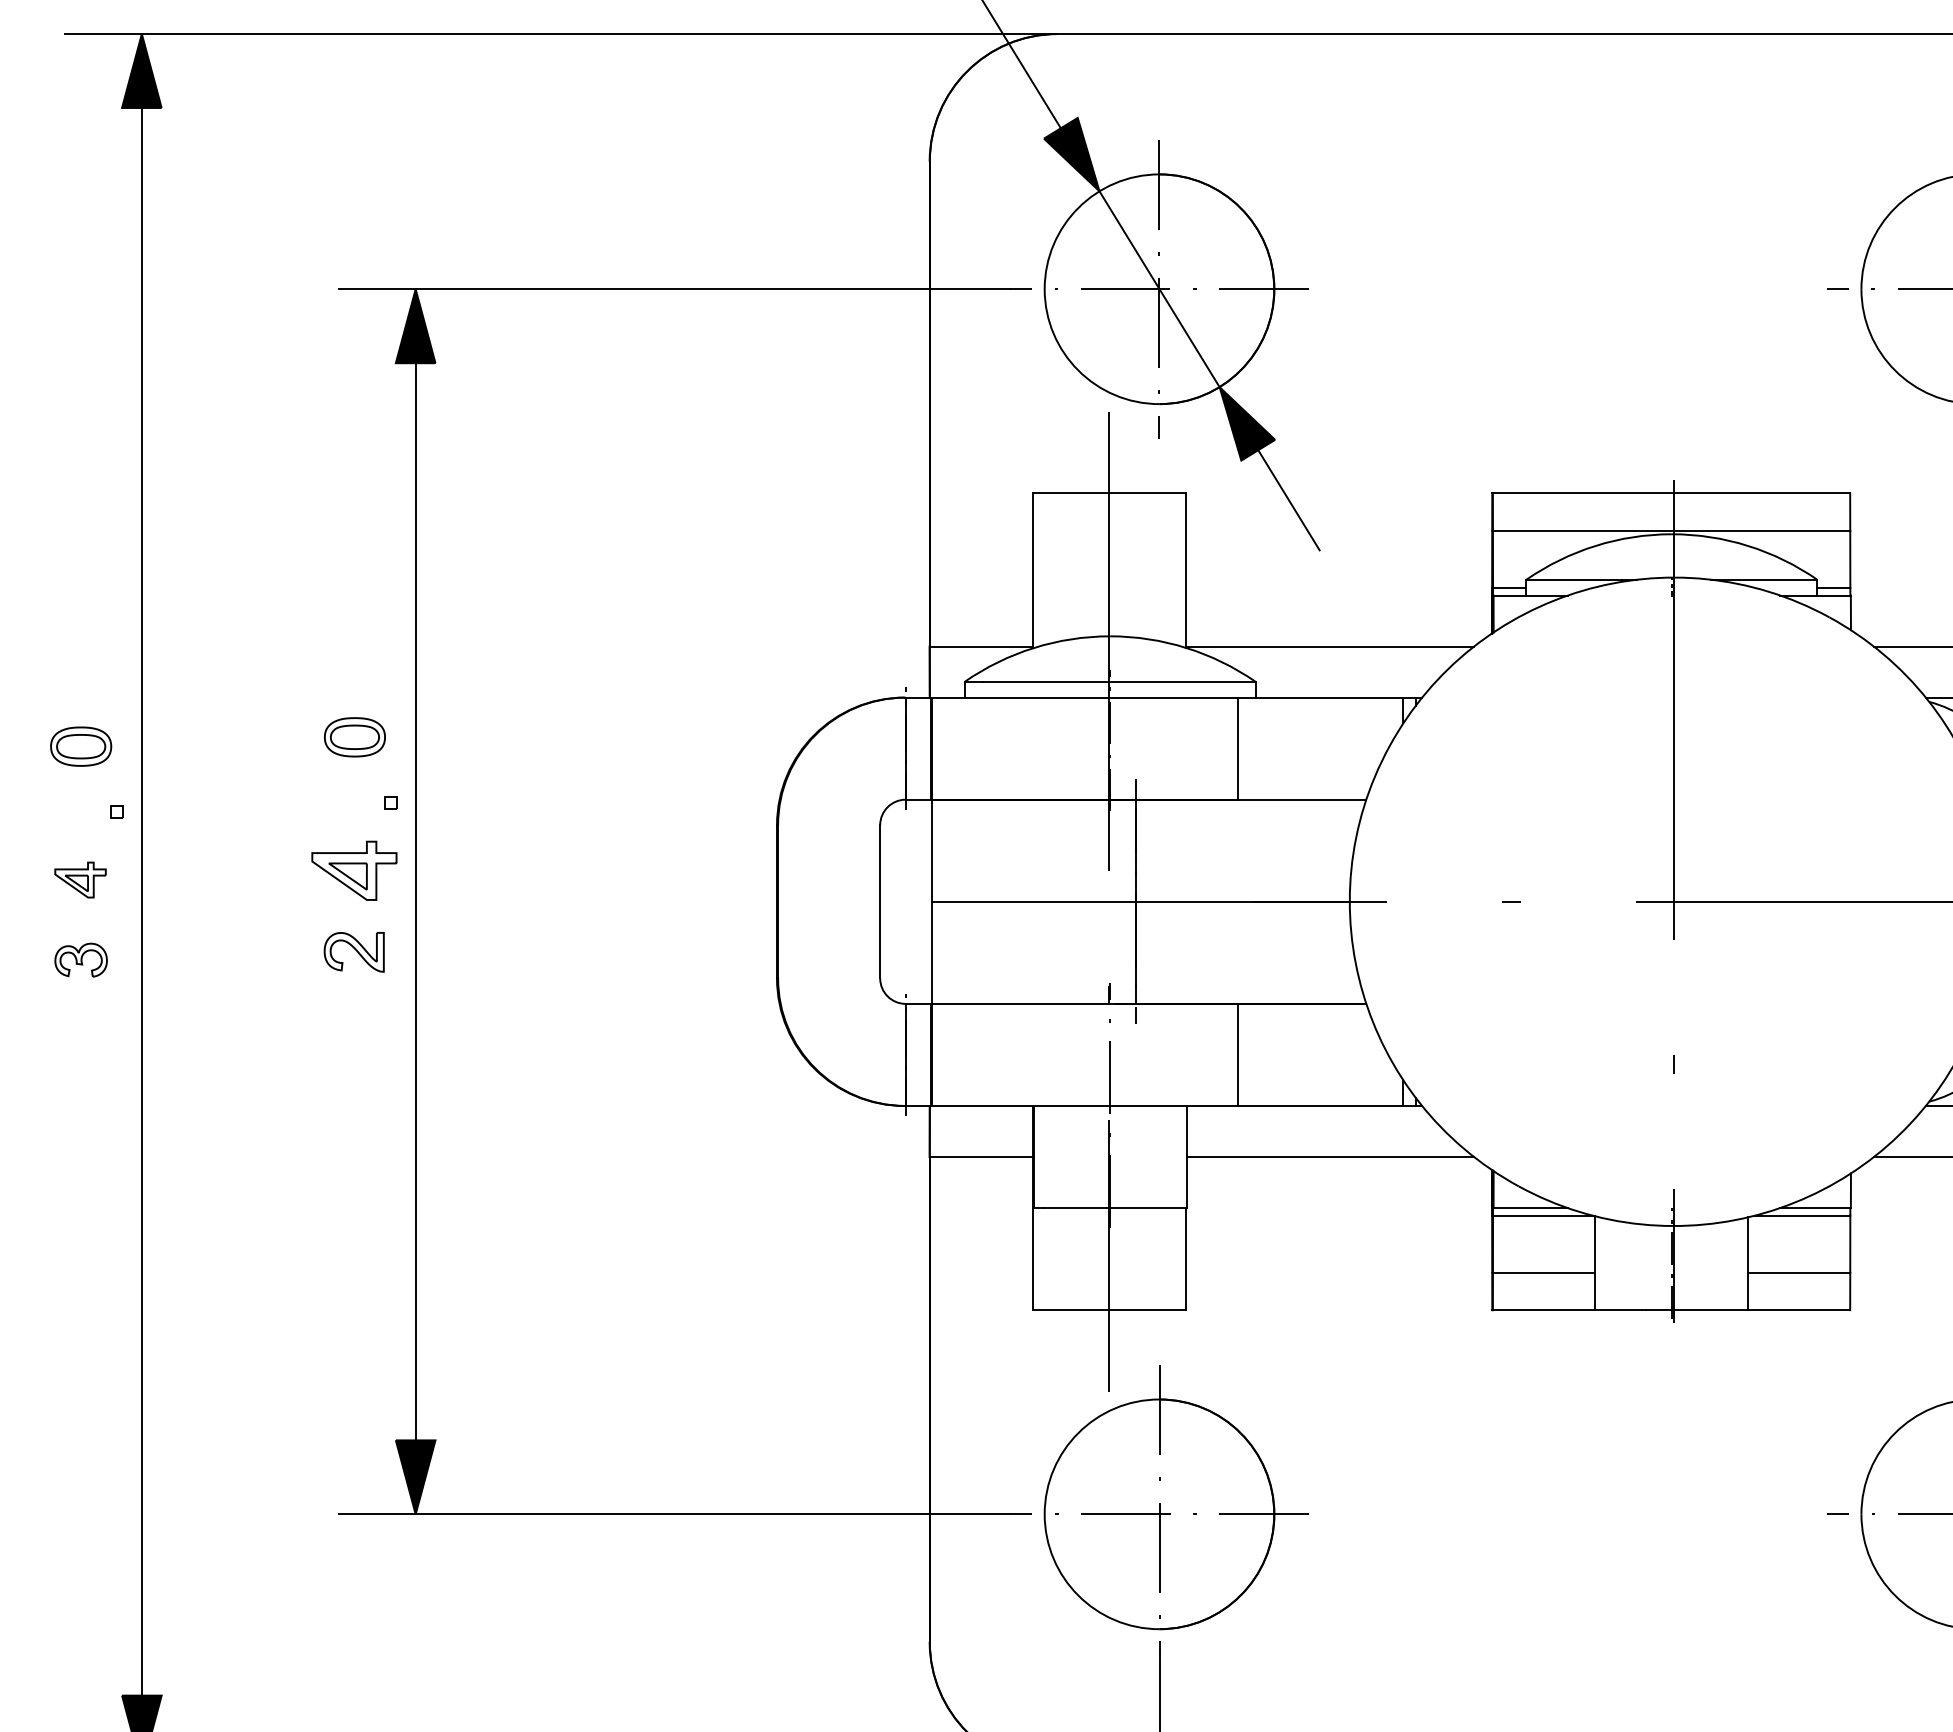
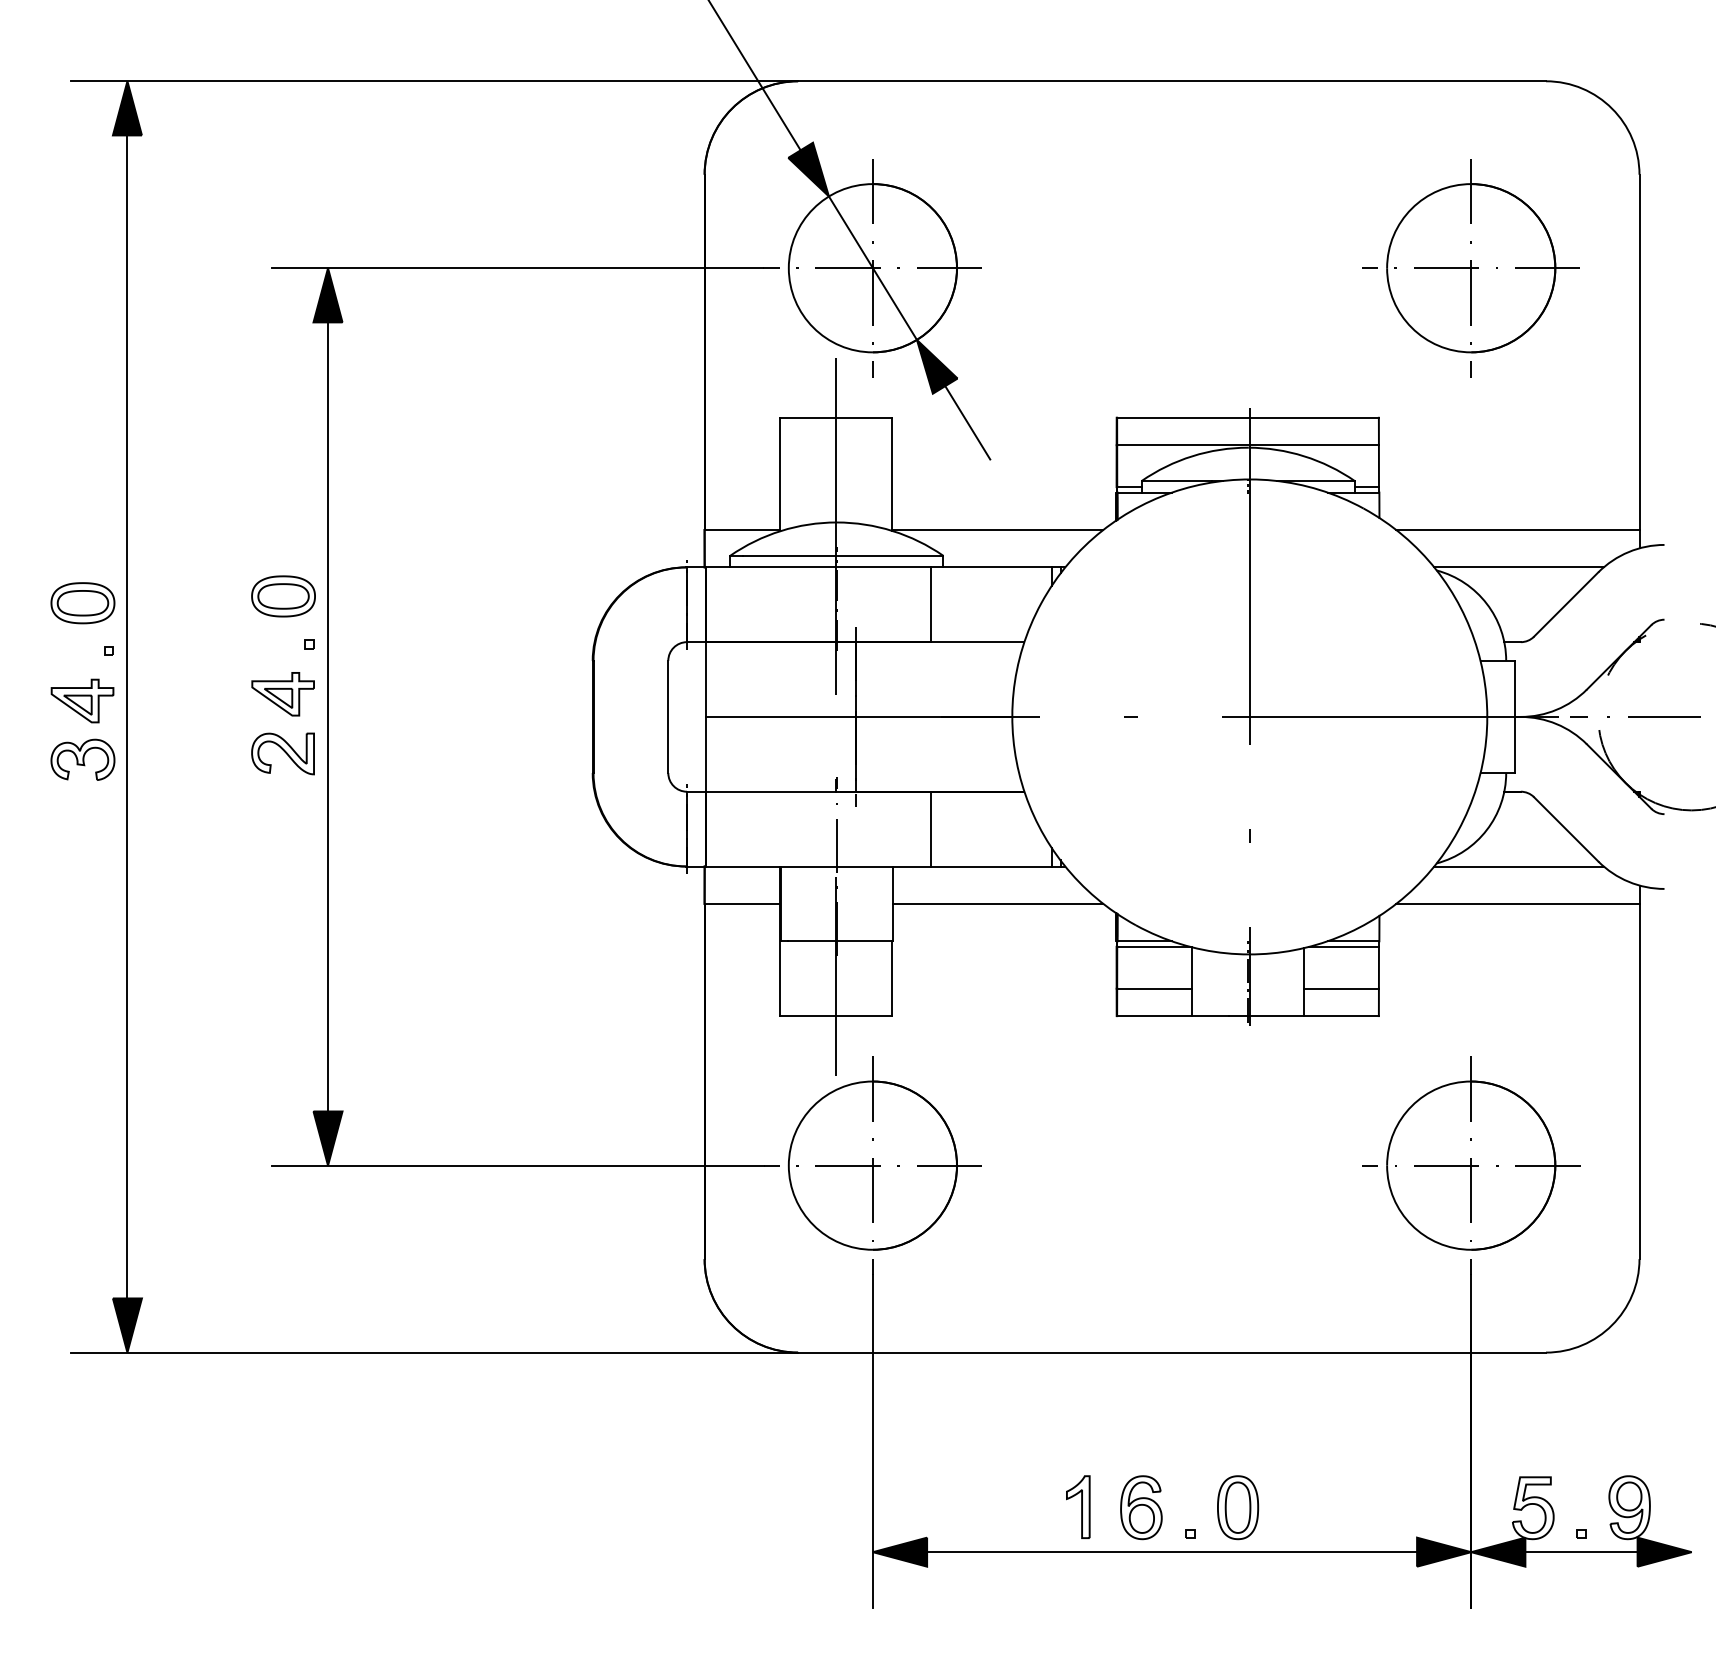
part: (354, 737) -> (283, 596), size x1.43
part: (80, 746) -> (82, 603), size x1.43
part: (80, 879) -> (82, 700), size x1.67
part: (353, 951) -> (282, 753), size x1.43
part: (80, 959) -> (82, 759), size x1.67

